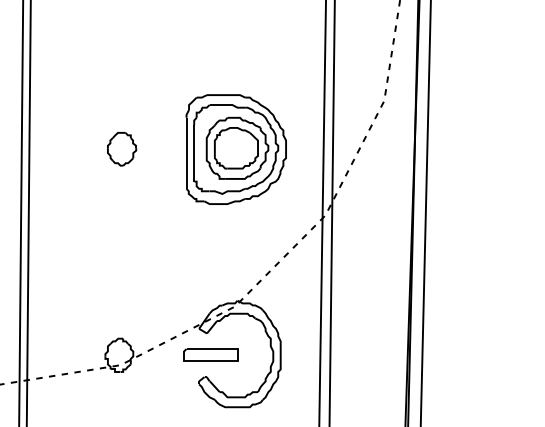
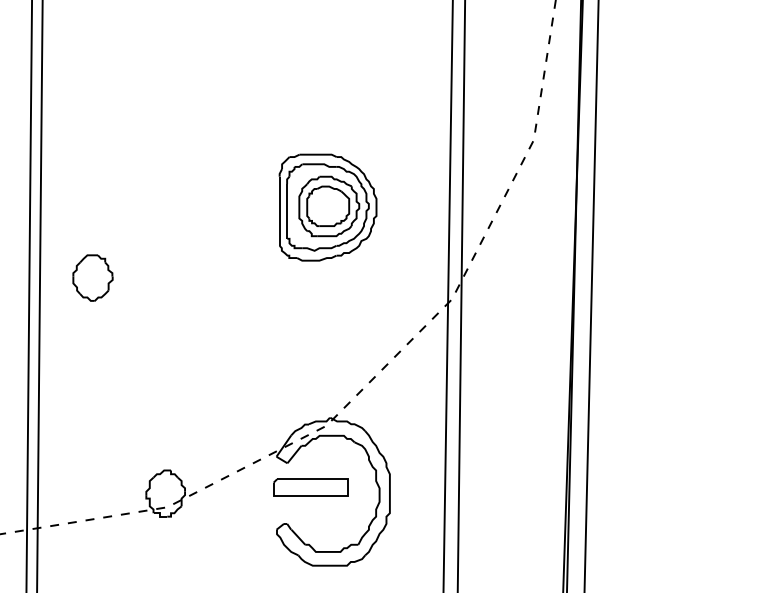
part: (122, 149) -> (93, 278), moved
part: (235, 149) -> (327, 207), size x0.7
part: (210, 354) -> (310, 486), moved

